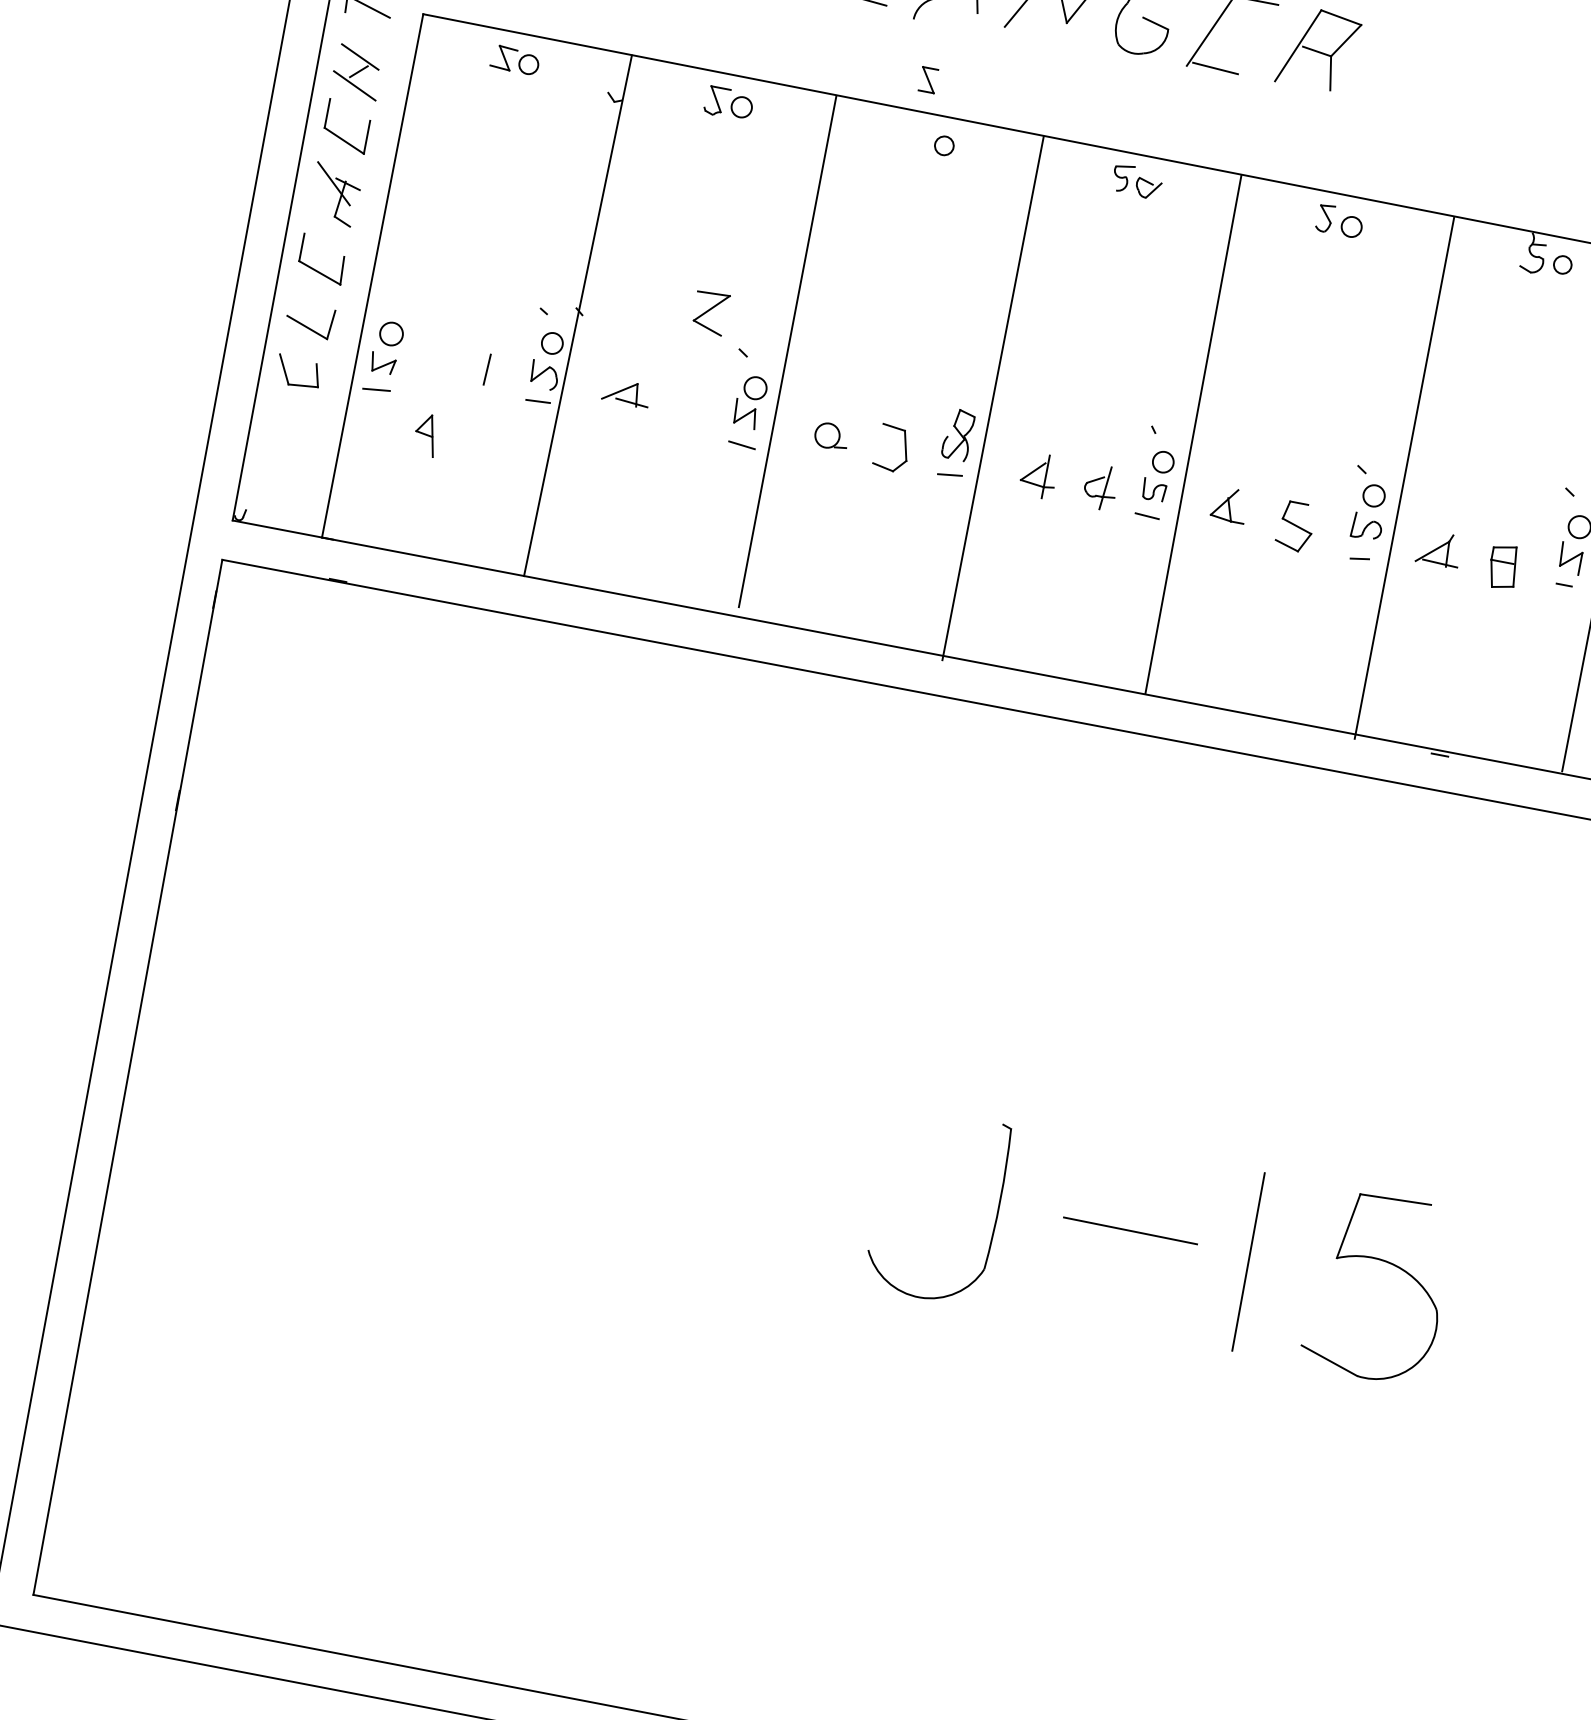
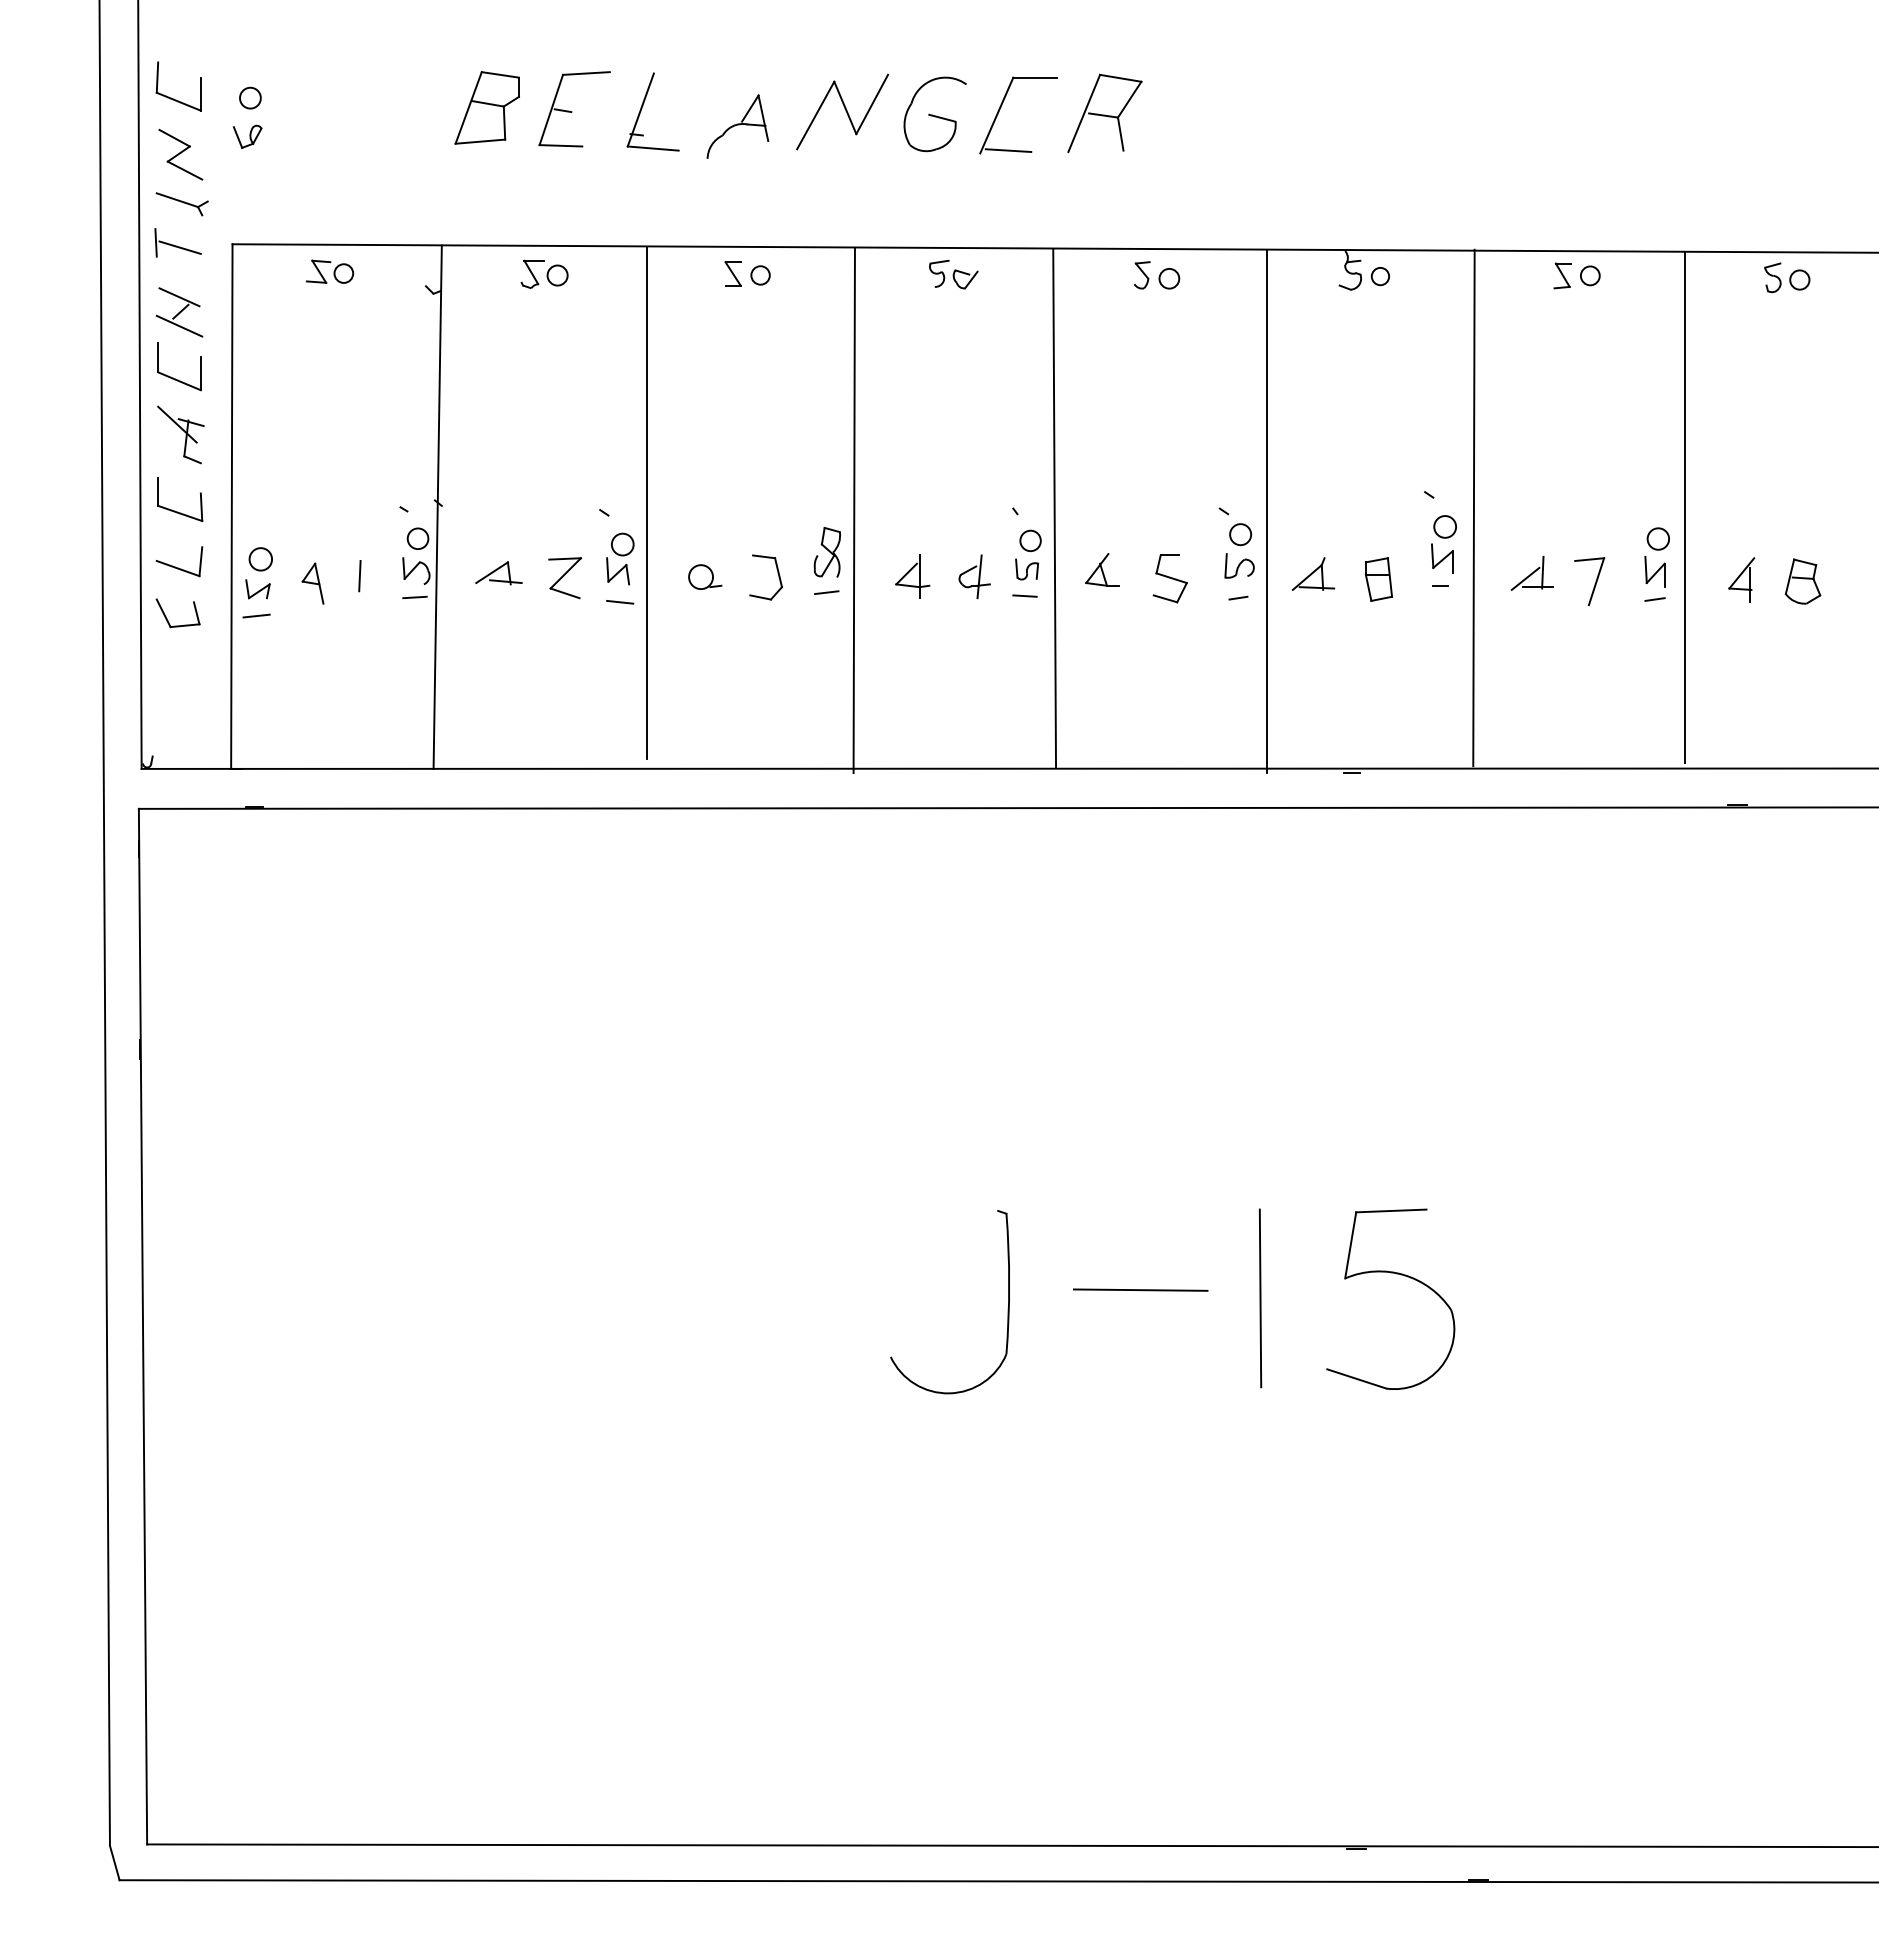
part: (927, 79) -> (732, 273), moved
part: (709, 313) -> (564, 578), moved
part: (425, 434) -> (312, 583), moved

